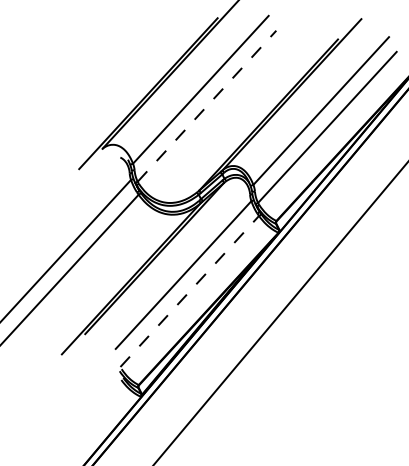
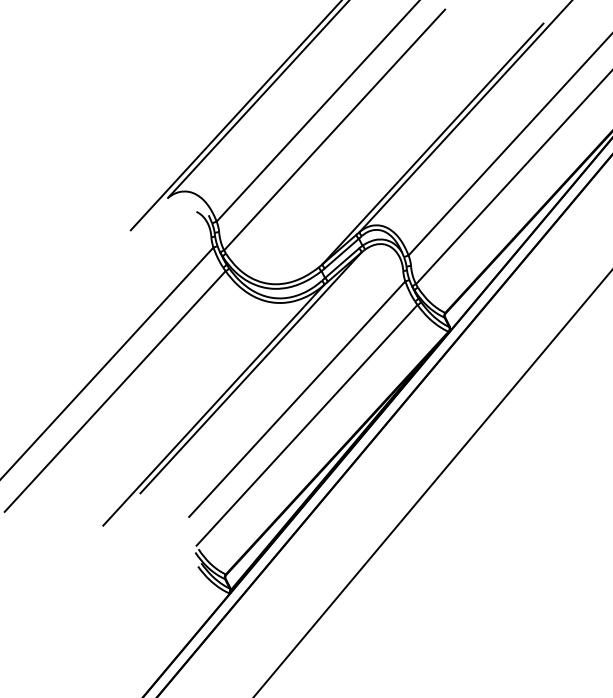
line: (207, 105) -> (335, 128), dashed -> solid
line: (190, 291) -> (308, 425), dashed -> solid

